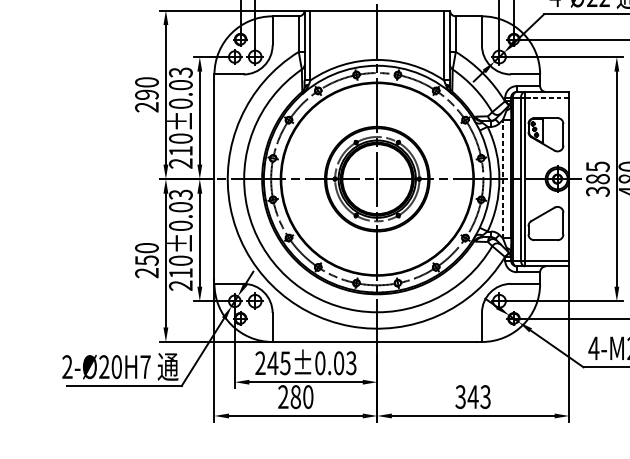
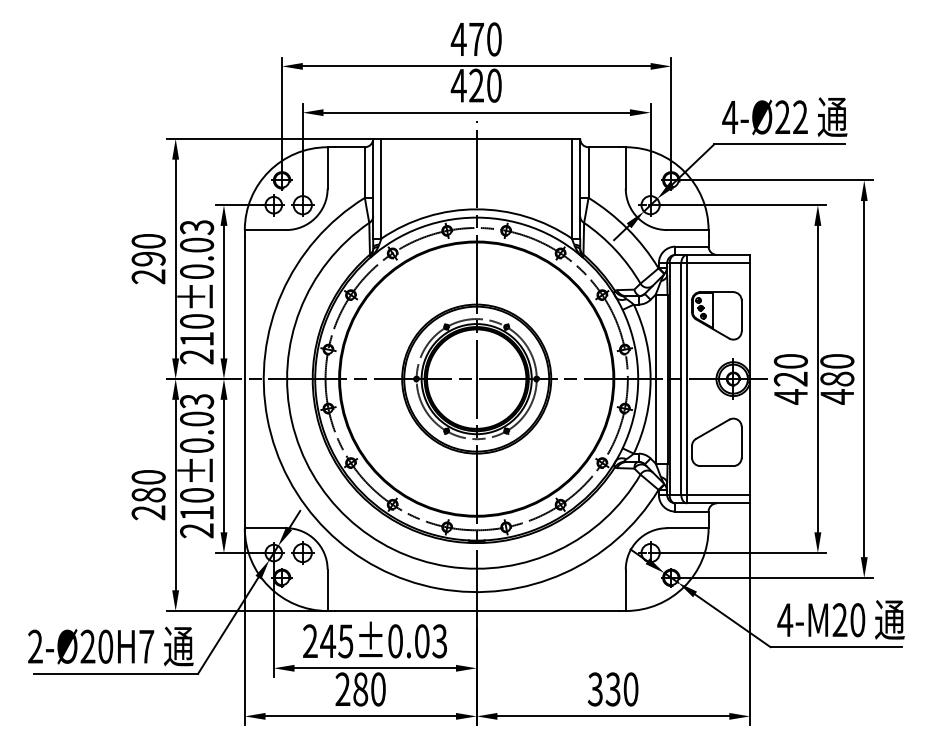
line: (547, 97) -> (718, 263), dashed -> solid
line: (502, 178) -> (655, 378), dashed -> solid
text: (597, 179) -> (790, 379), 385 -> 420
text: (146, 260) -> (148, 494), 250 -> 280
text: (478, 397) -> (621, 689), 343 -> 330

